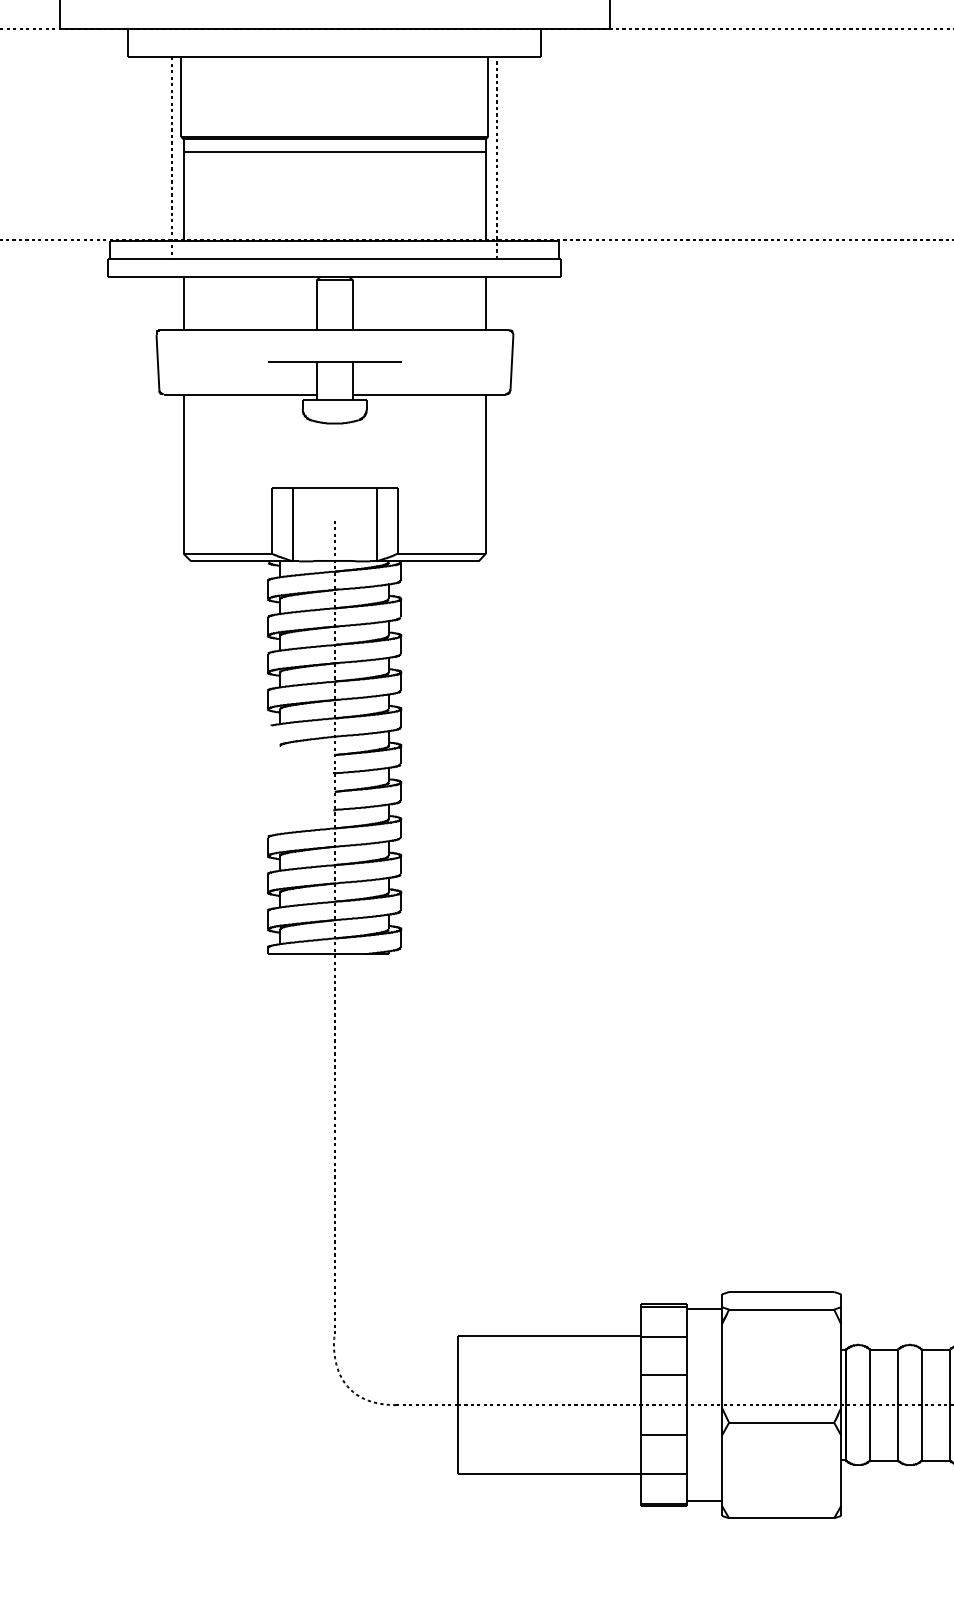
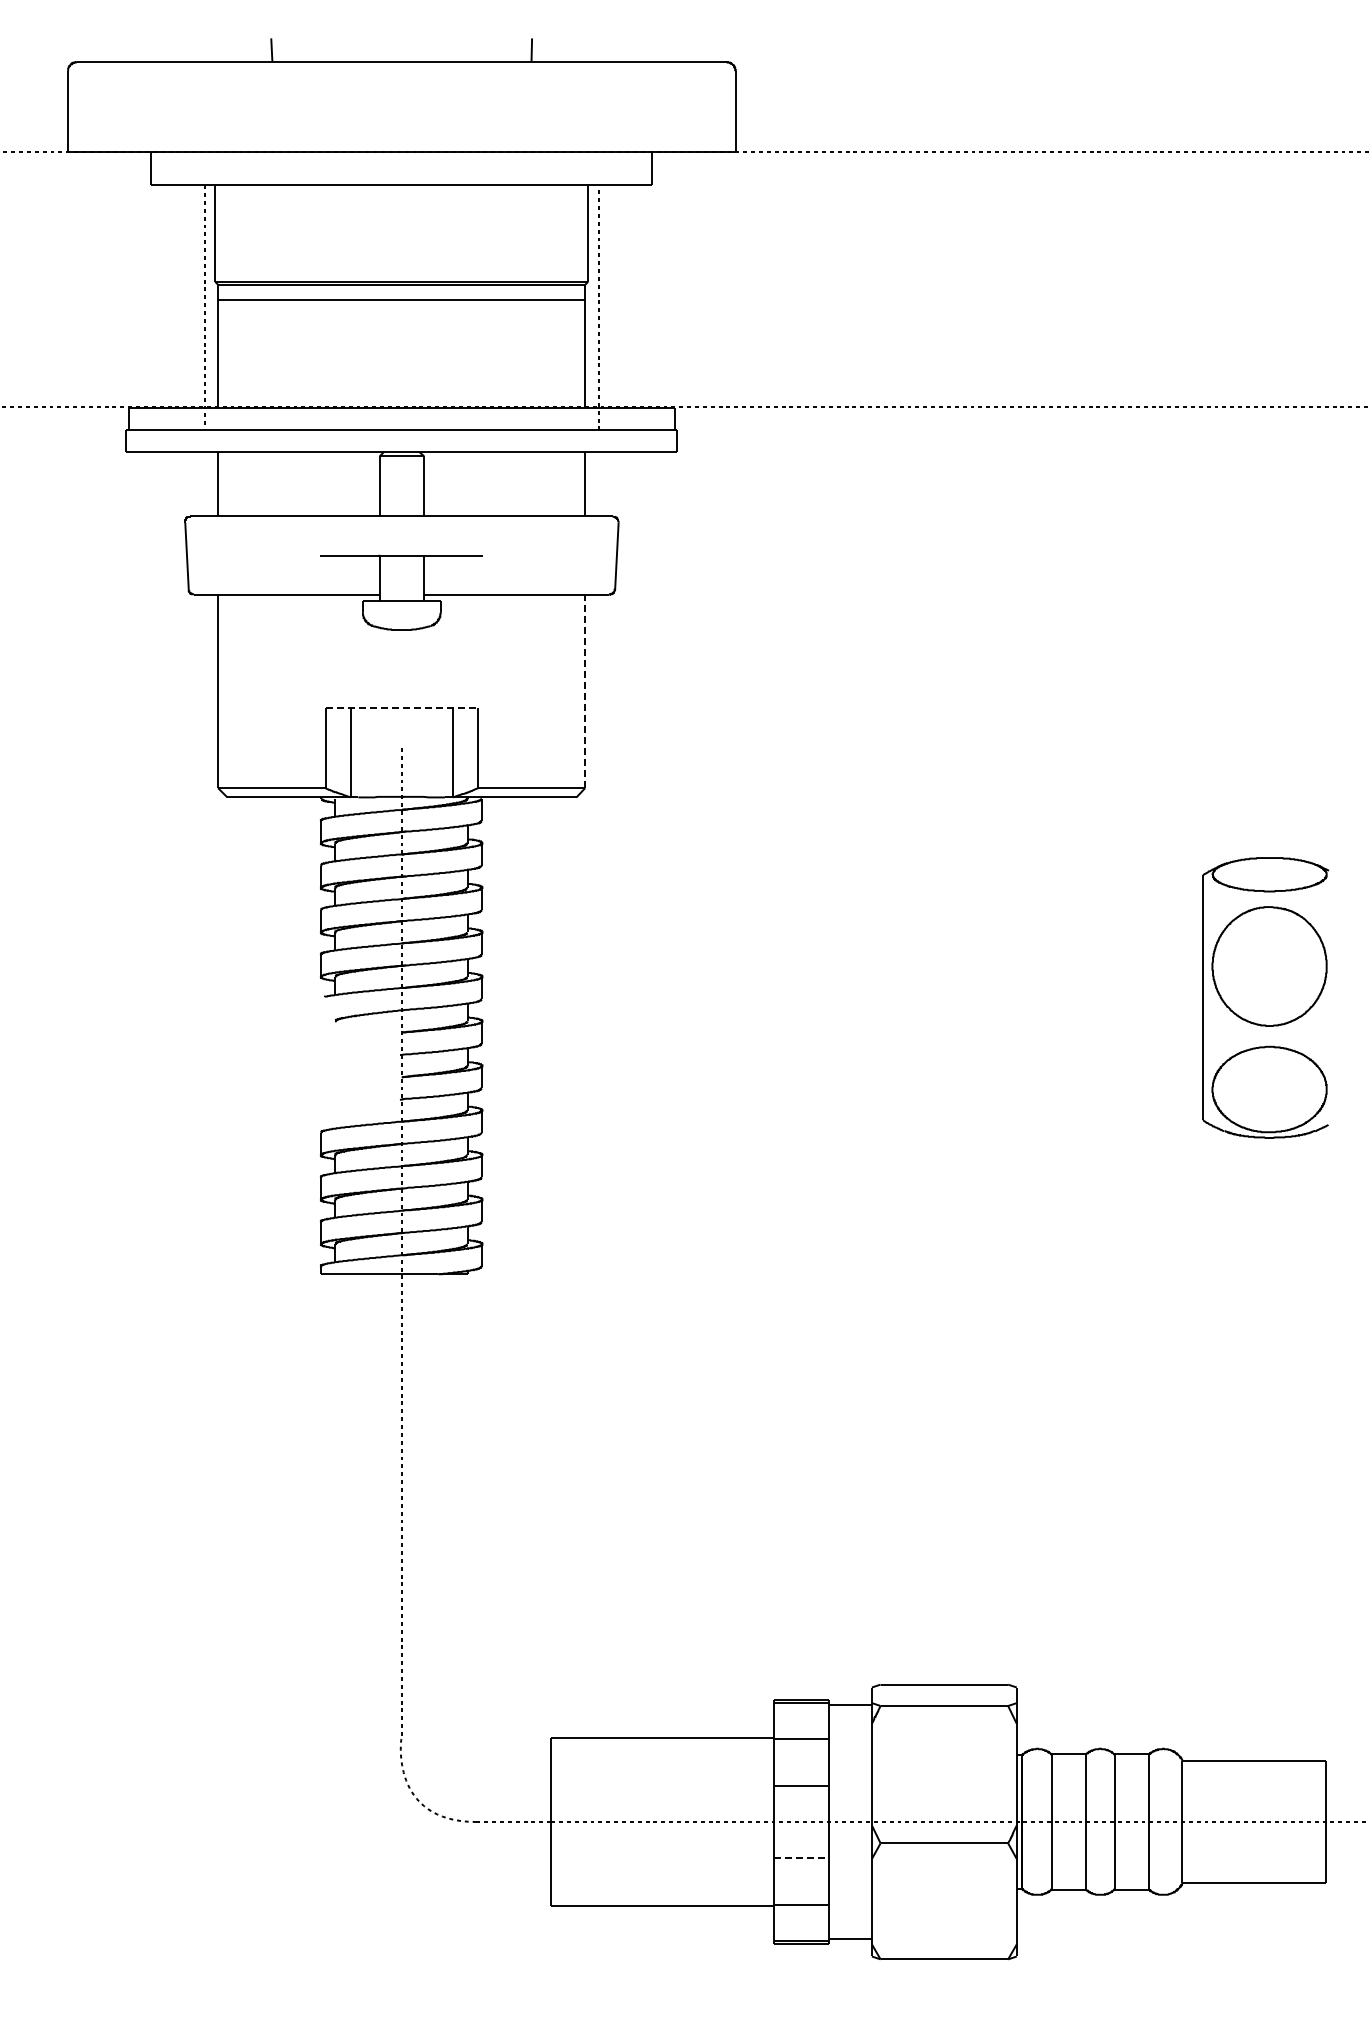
line: (486, 474) -> (585, 691), solid -> dashed
line: (335, 487) -> (402, 707), solid -> dashed
line: (663, 1435) -> (801, 1858), solid -> dashed

